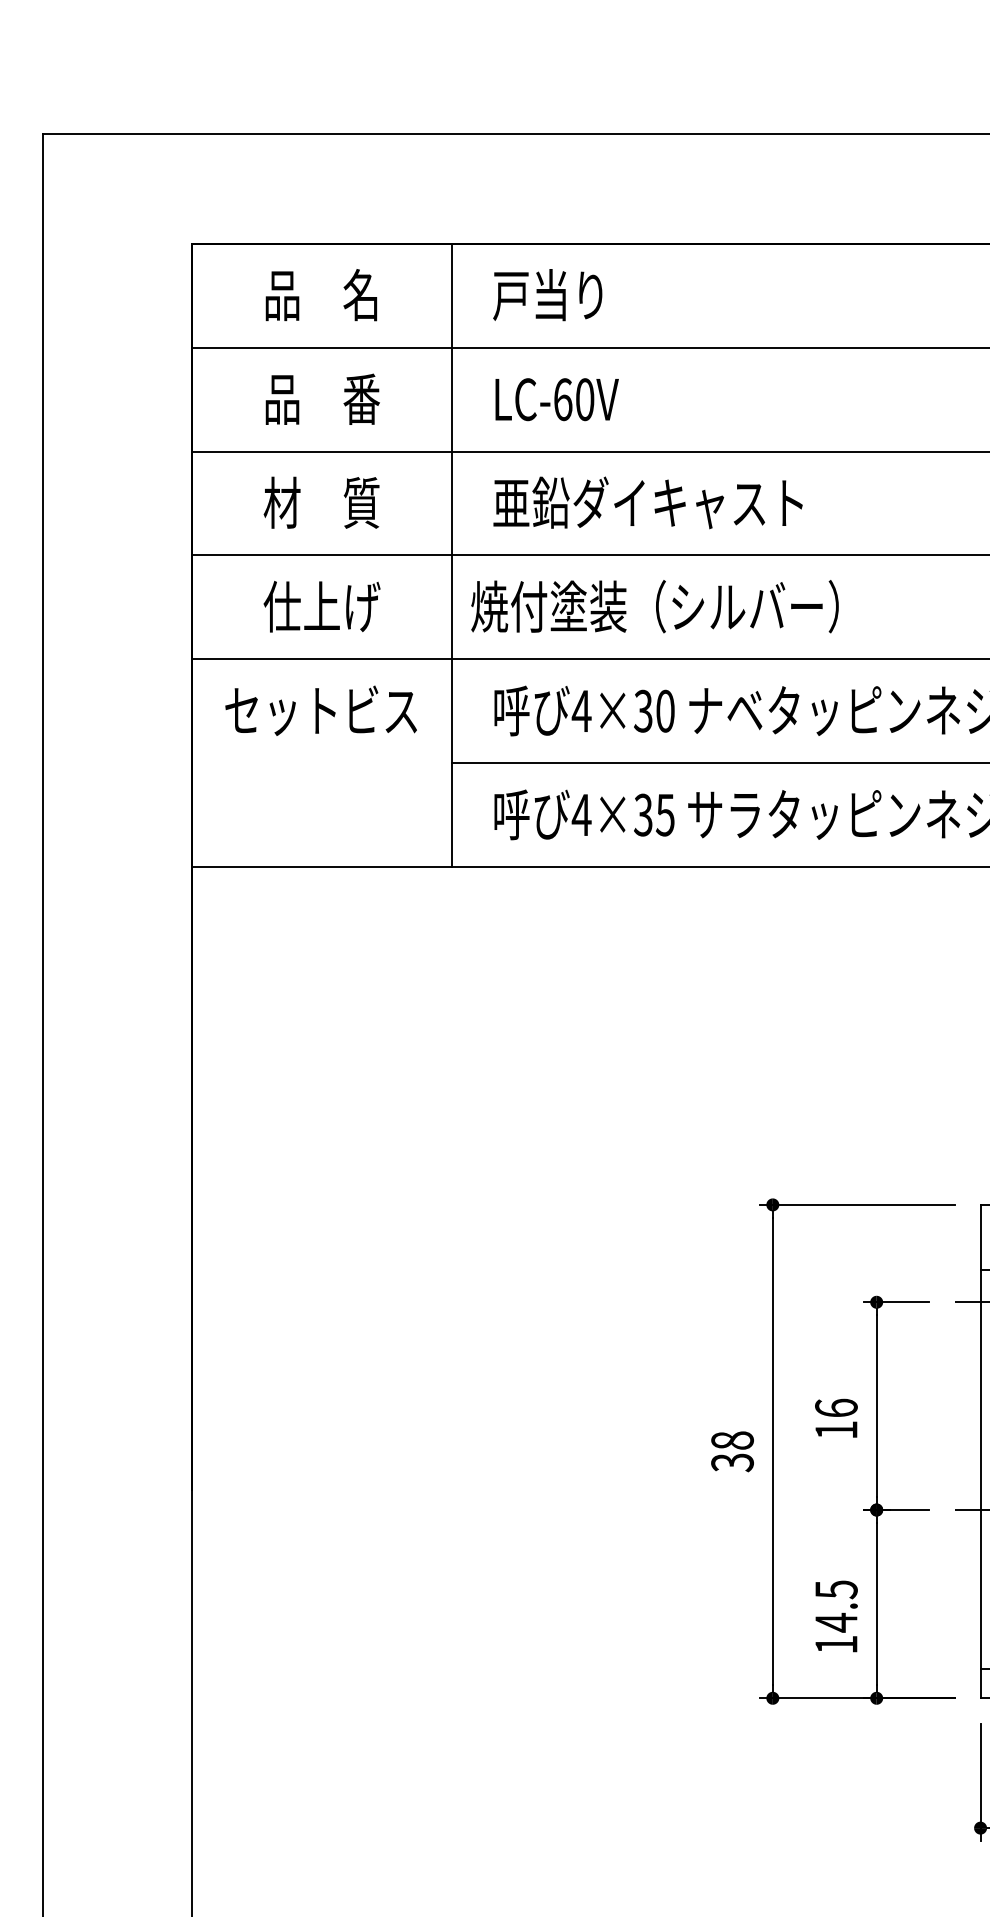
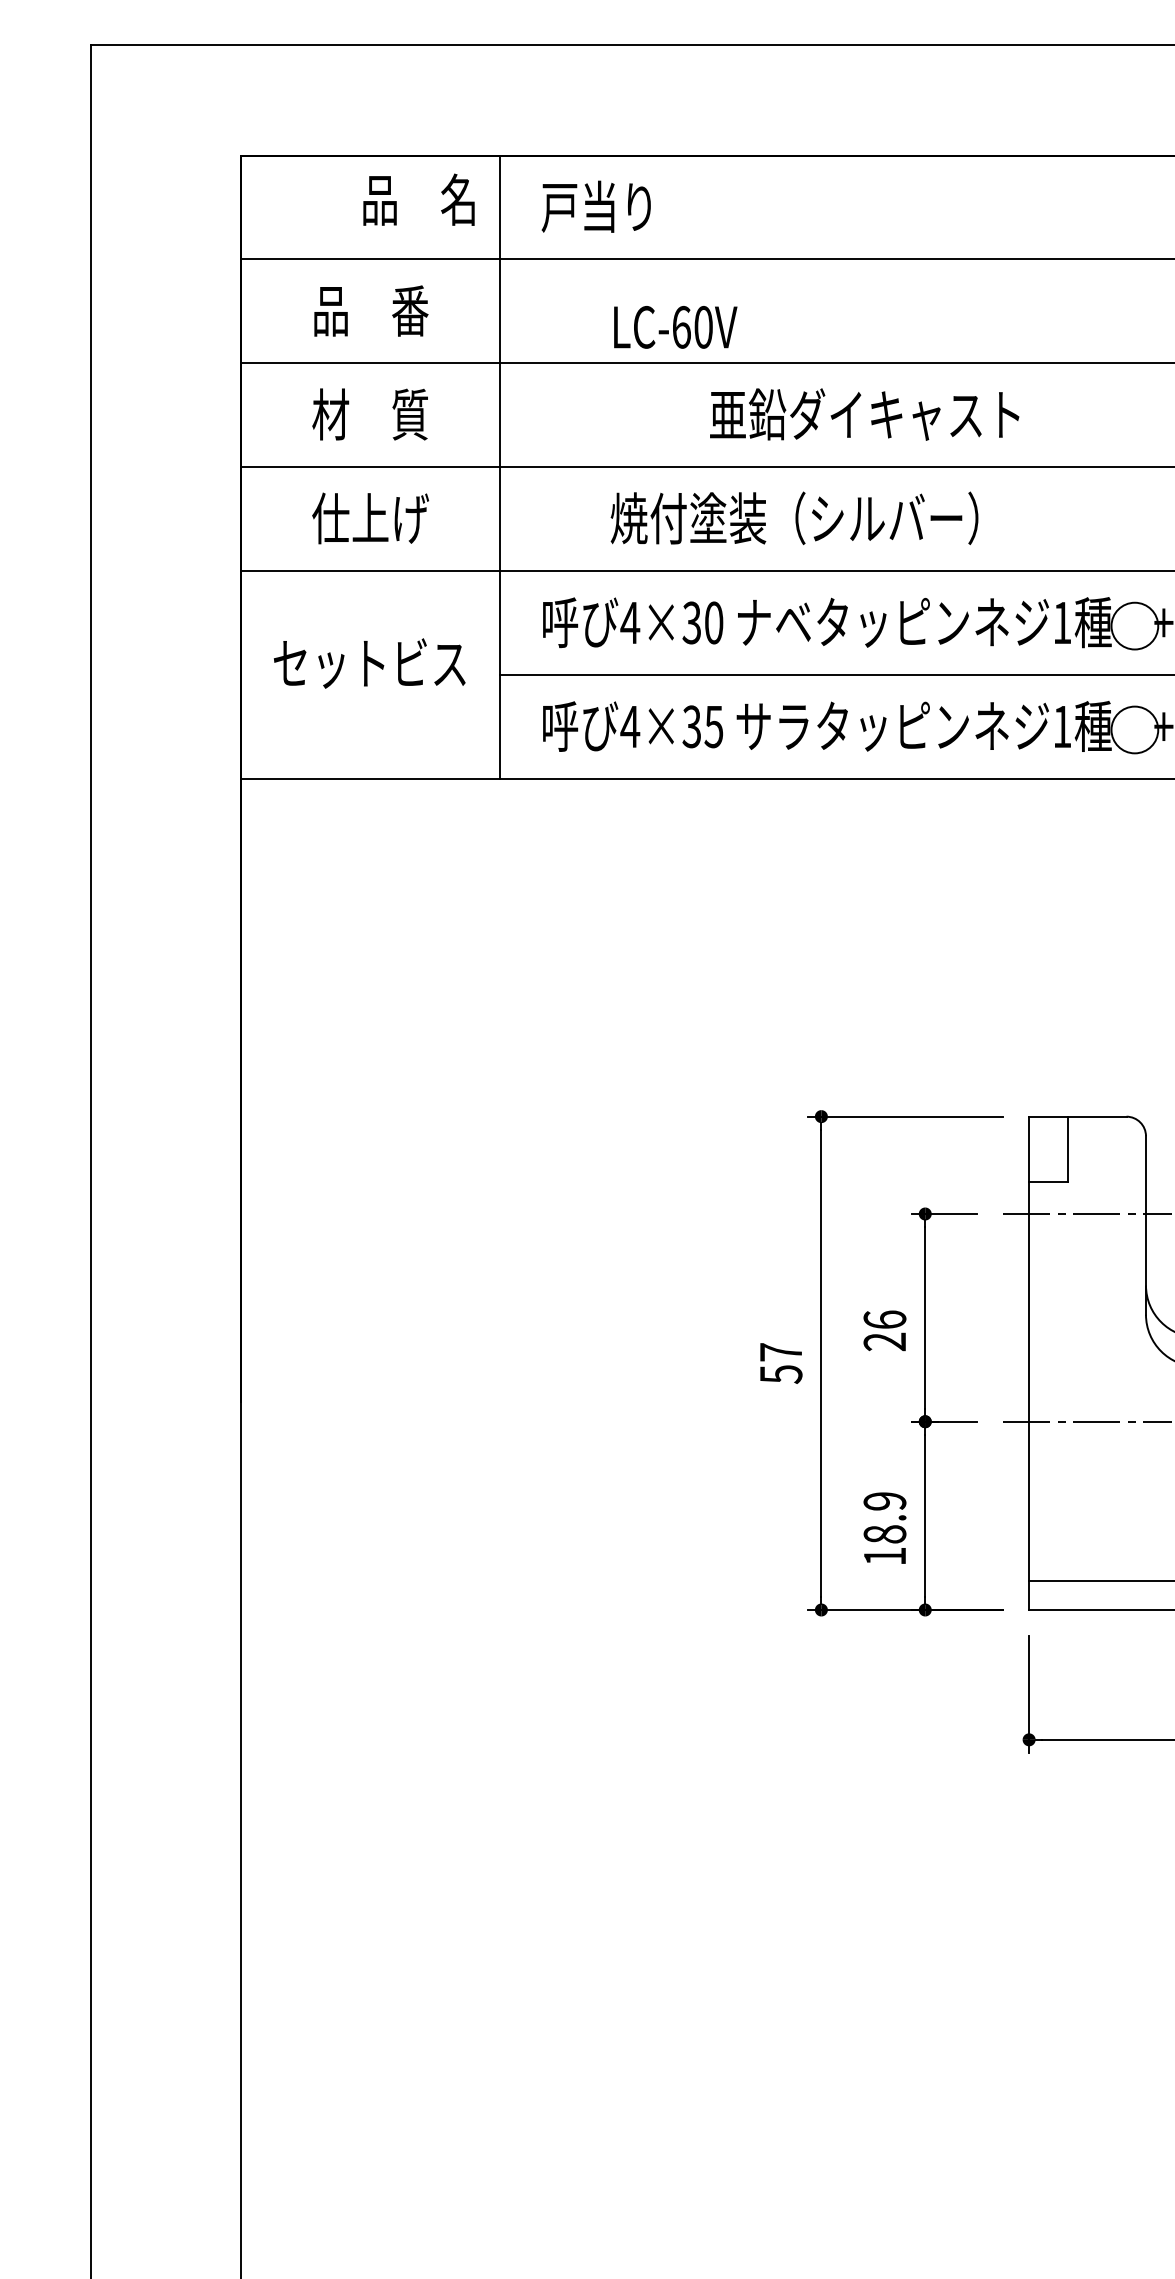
text: (320, 294) -> (418, 199), moved
text: (556, 399) -> (675, 327), moved
text: (647, 502) -> (864, 414), moved
text: (654, 605) -> (794, 517), moved
text: (320, 710) -> (369, 663), moved
text: (835, 1429) -> (884, 1341), 16 -> 26
text: (731, 1451) -> (780, 1363), 38 -> 57
text: (835, 1606) -> (884, 1518), 14.5 -> 18.9

